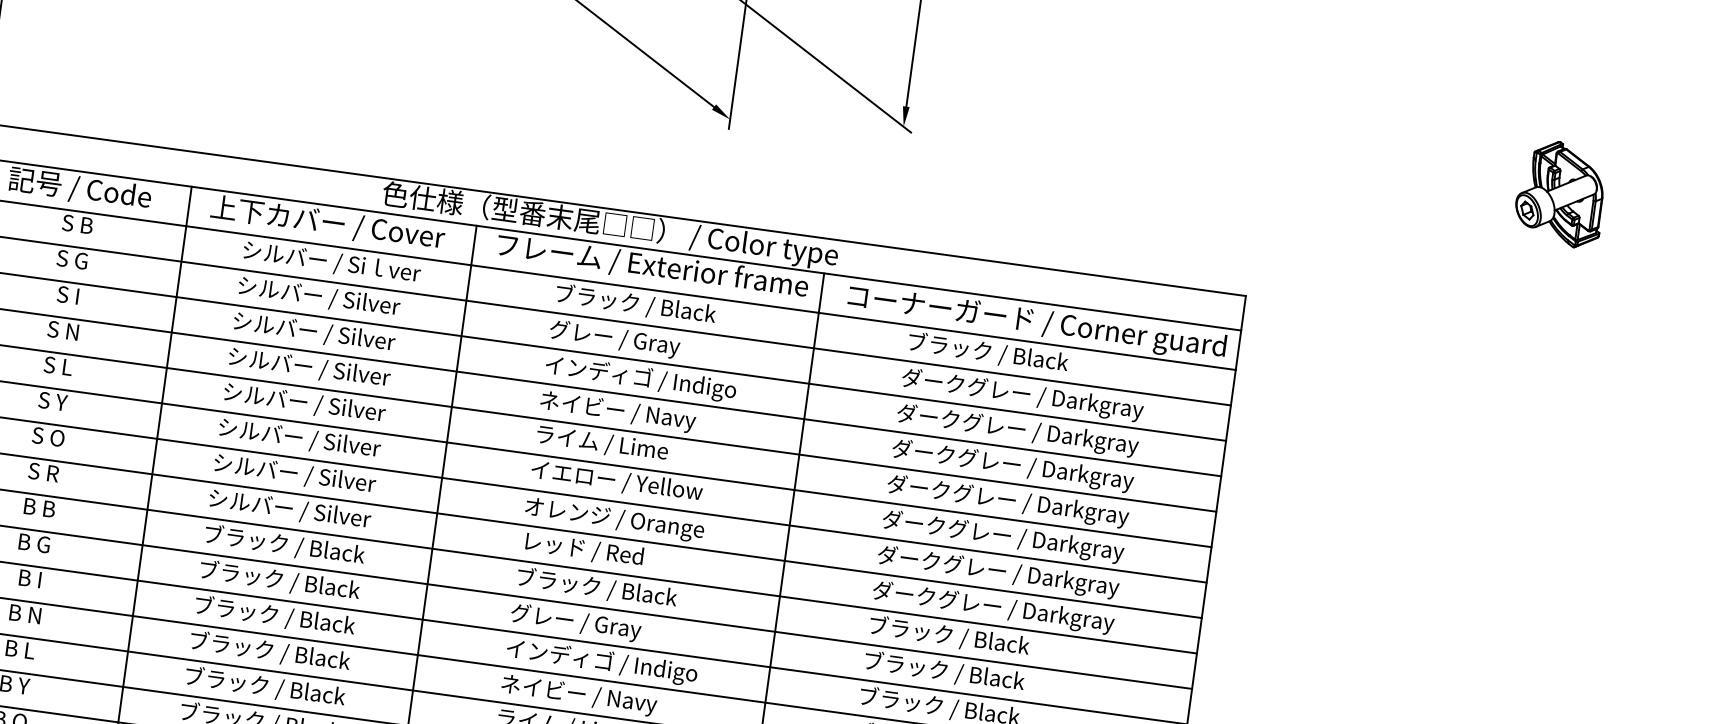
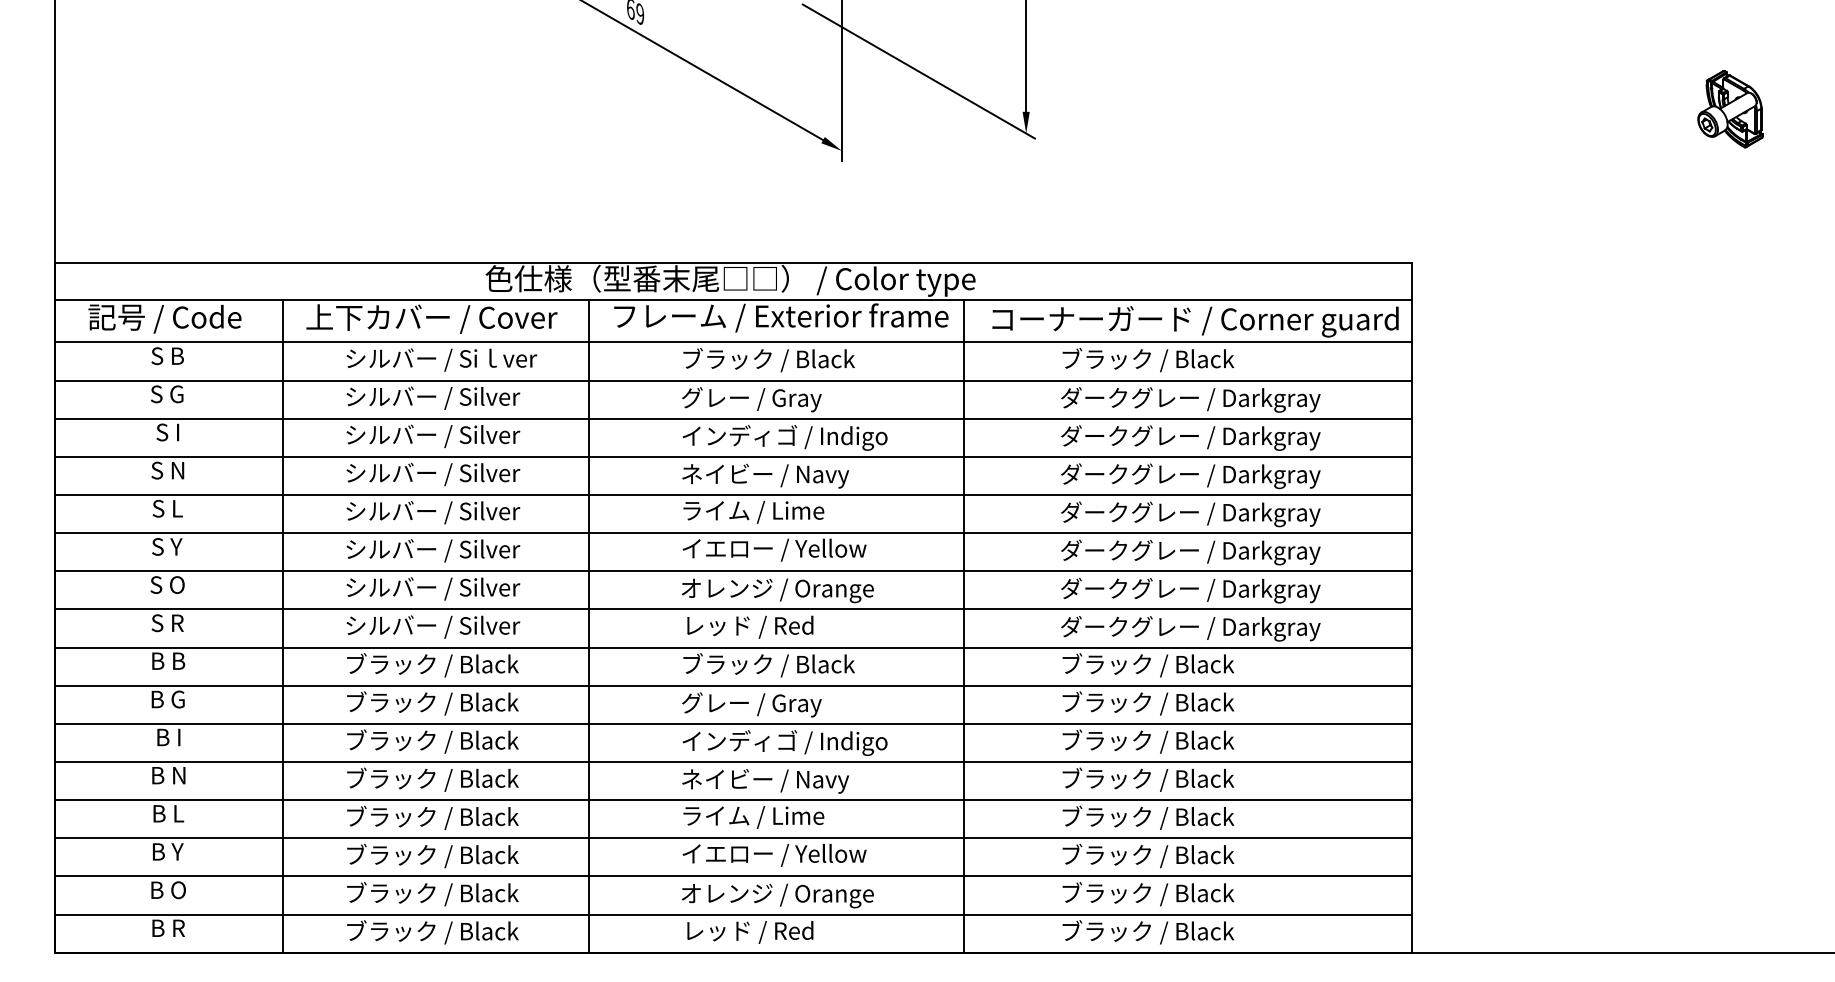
part: (1561, 193) -> (1730, 108), size x0.7

